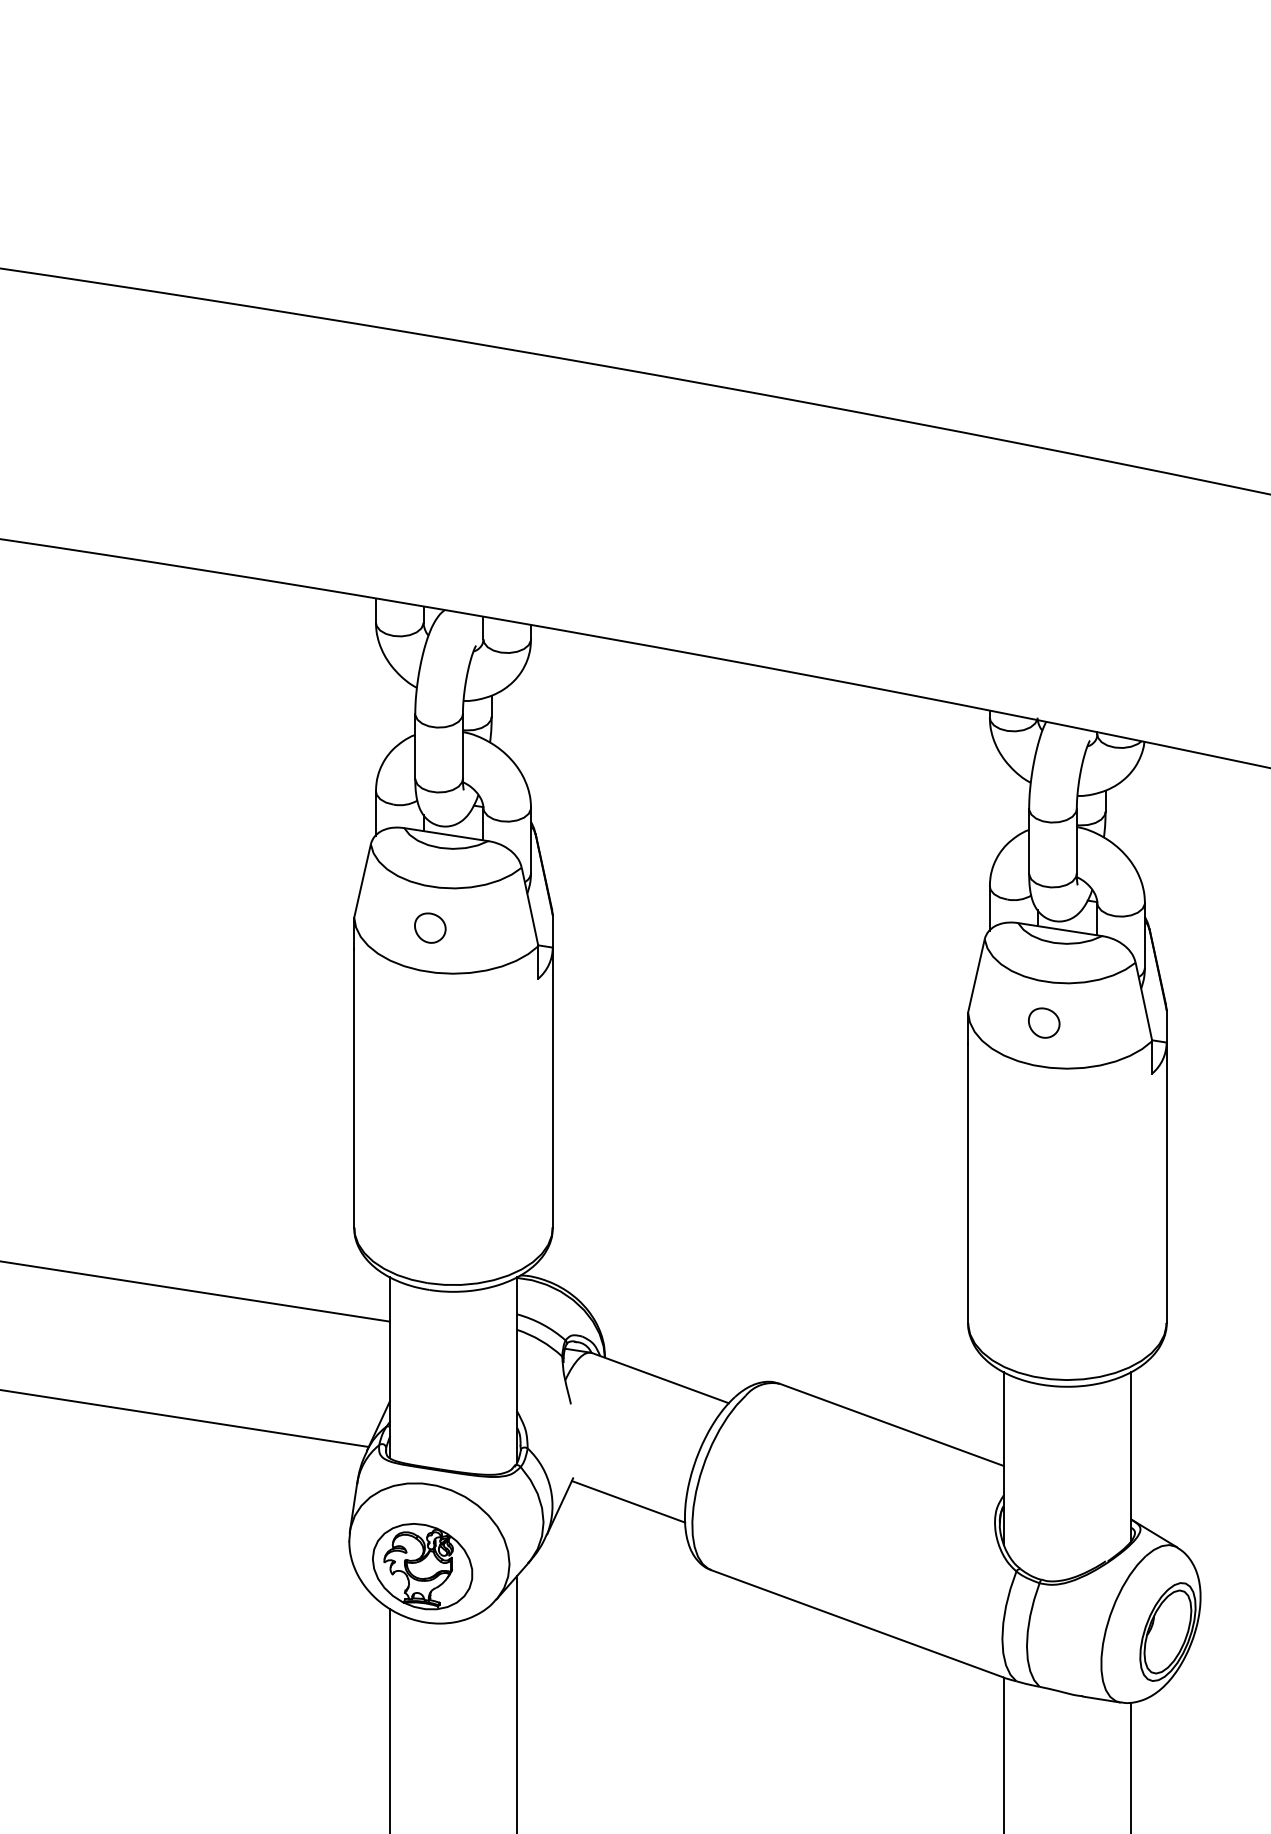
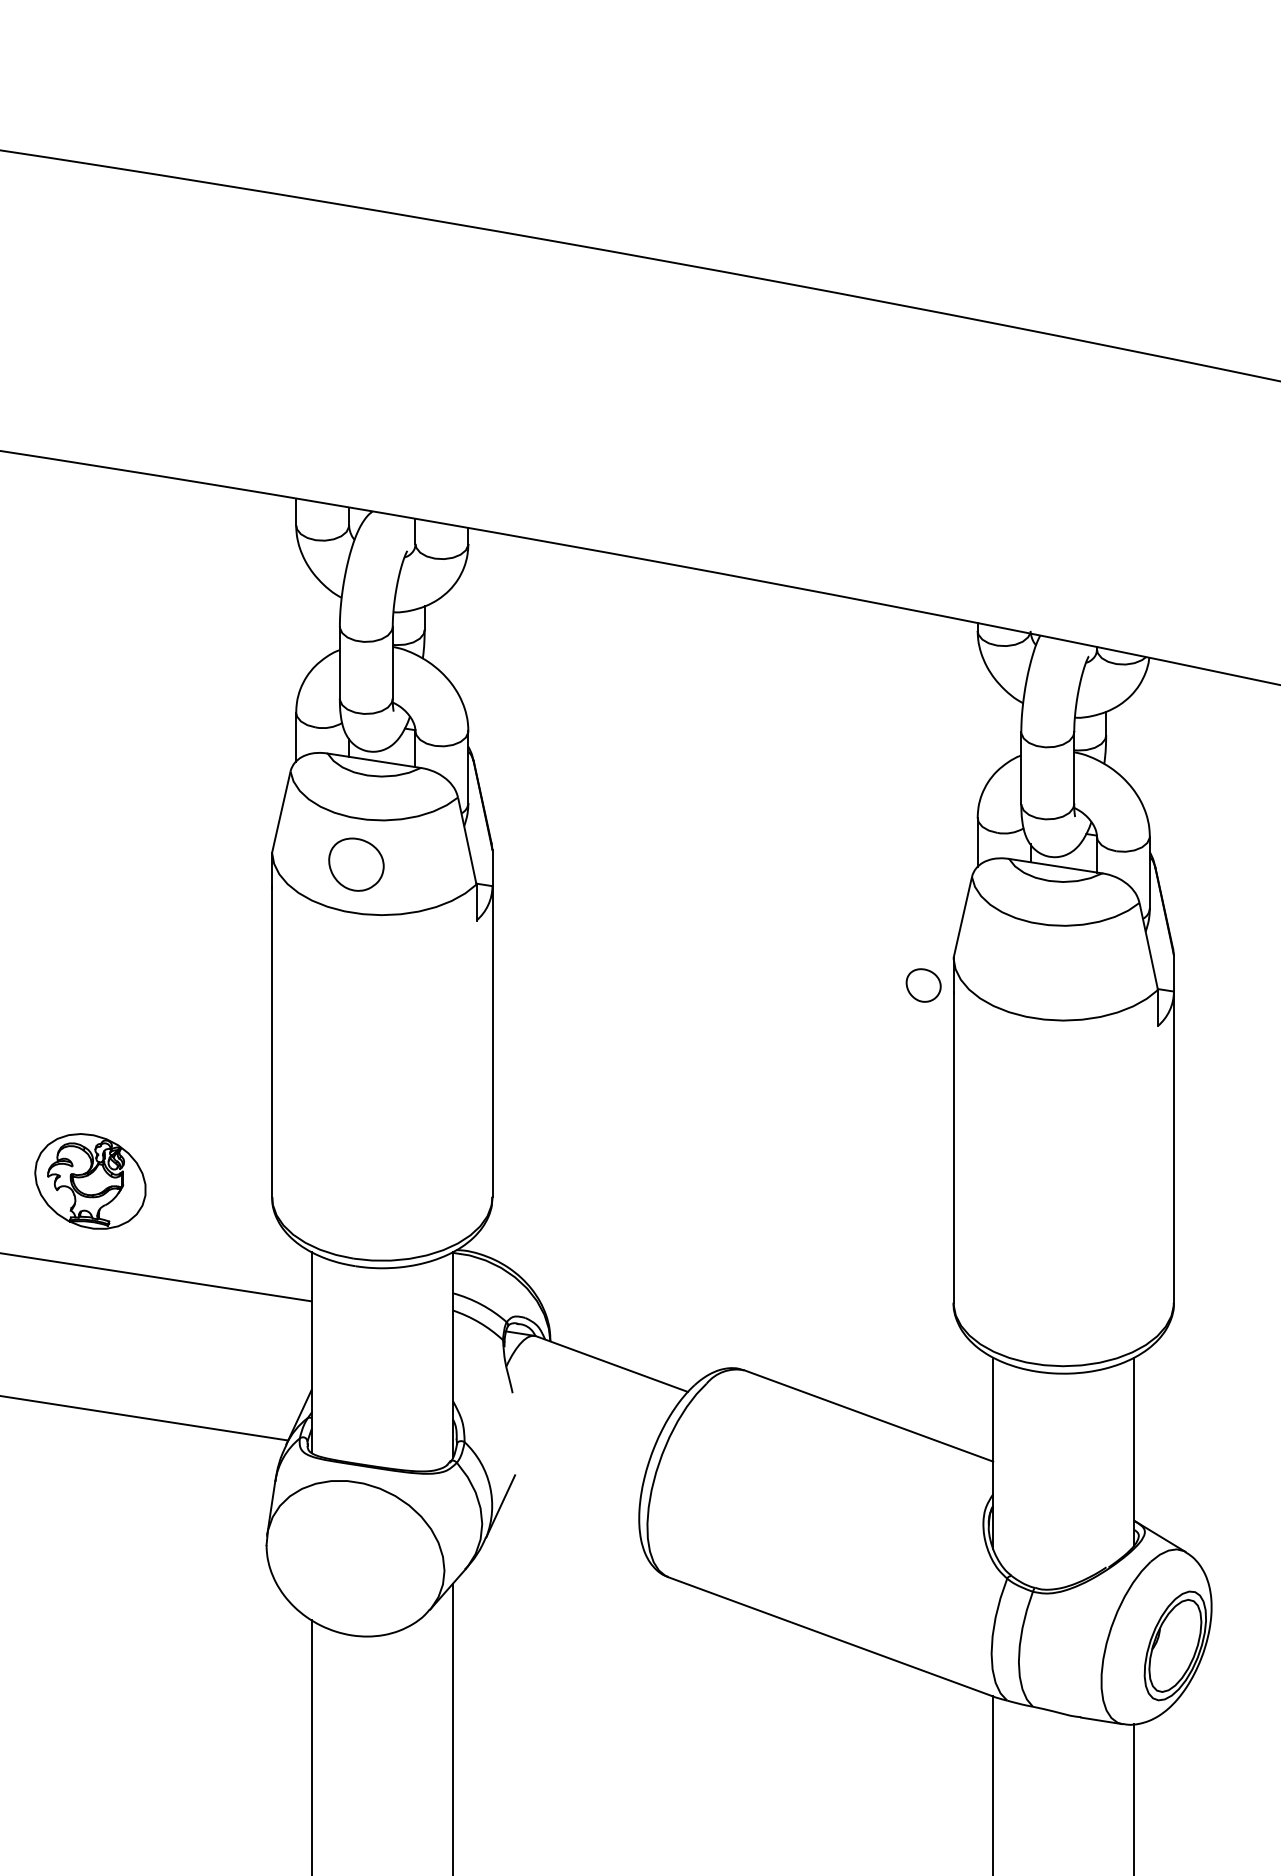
part: (430, 927) -> (356, 863), size x1.6
part: (1044, 1022) -> (924, 984), moved
line: (628, 1501) -> (576, 1501), removed
part: (422, 1566) -> (90, 1181), moved

